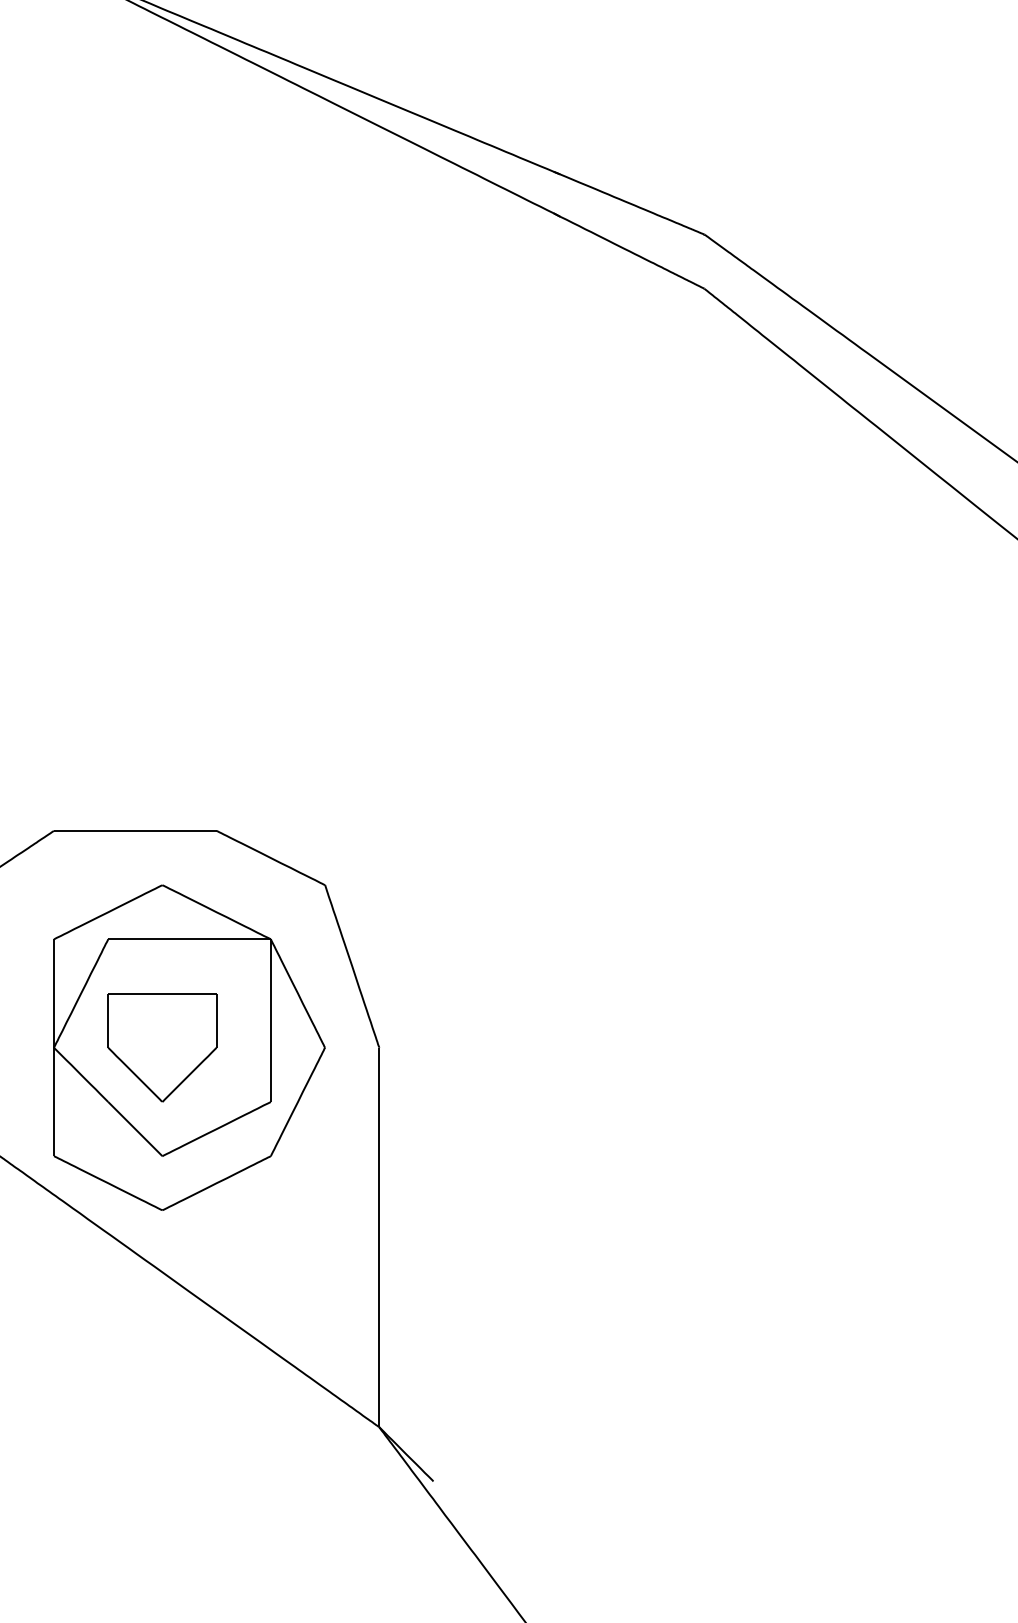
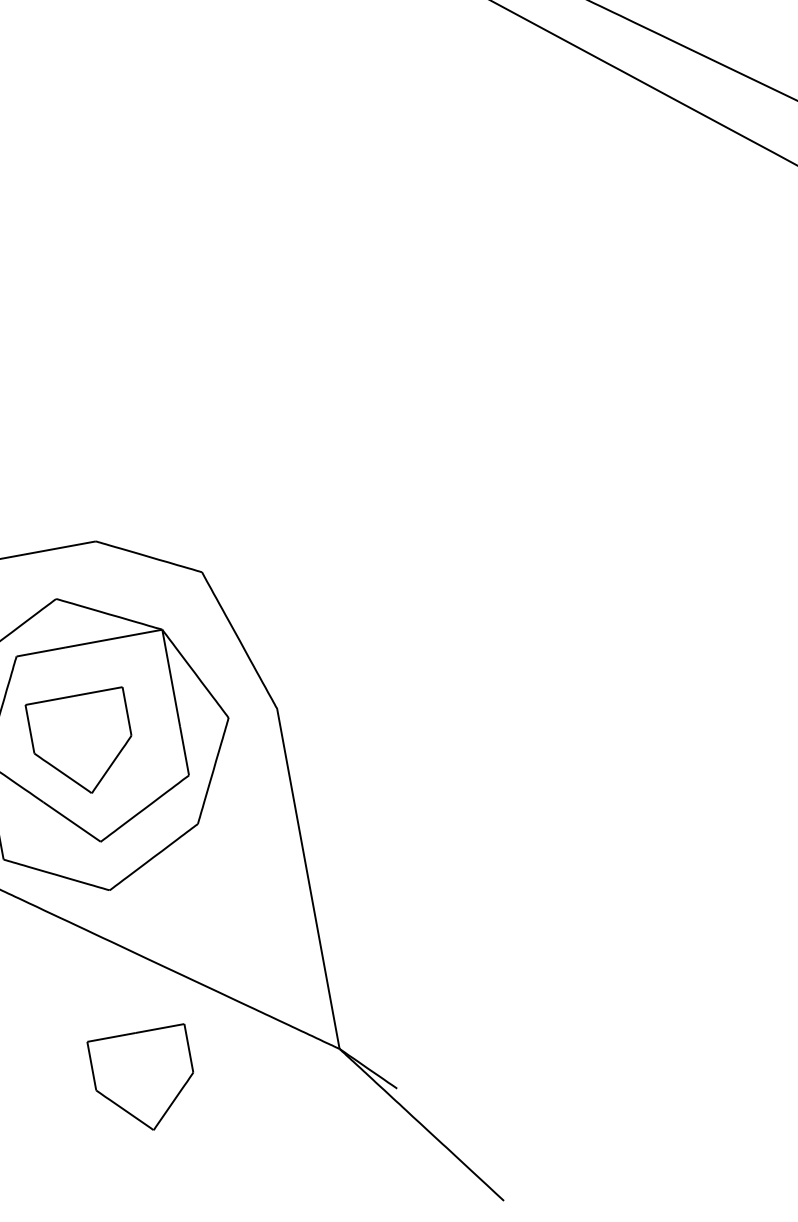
part: (162, 1423) -> (144, 1081), added

